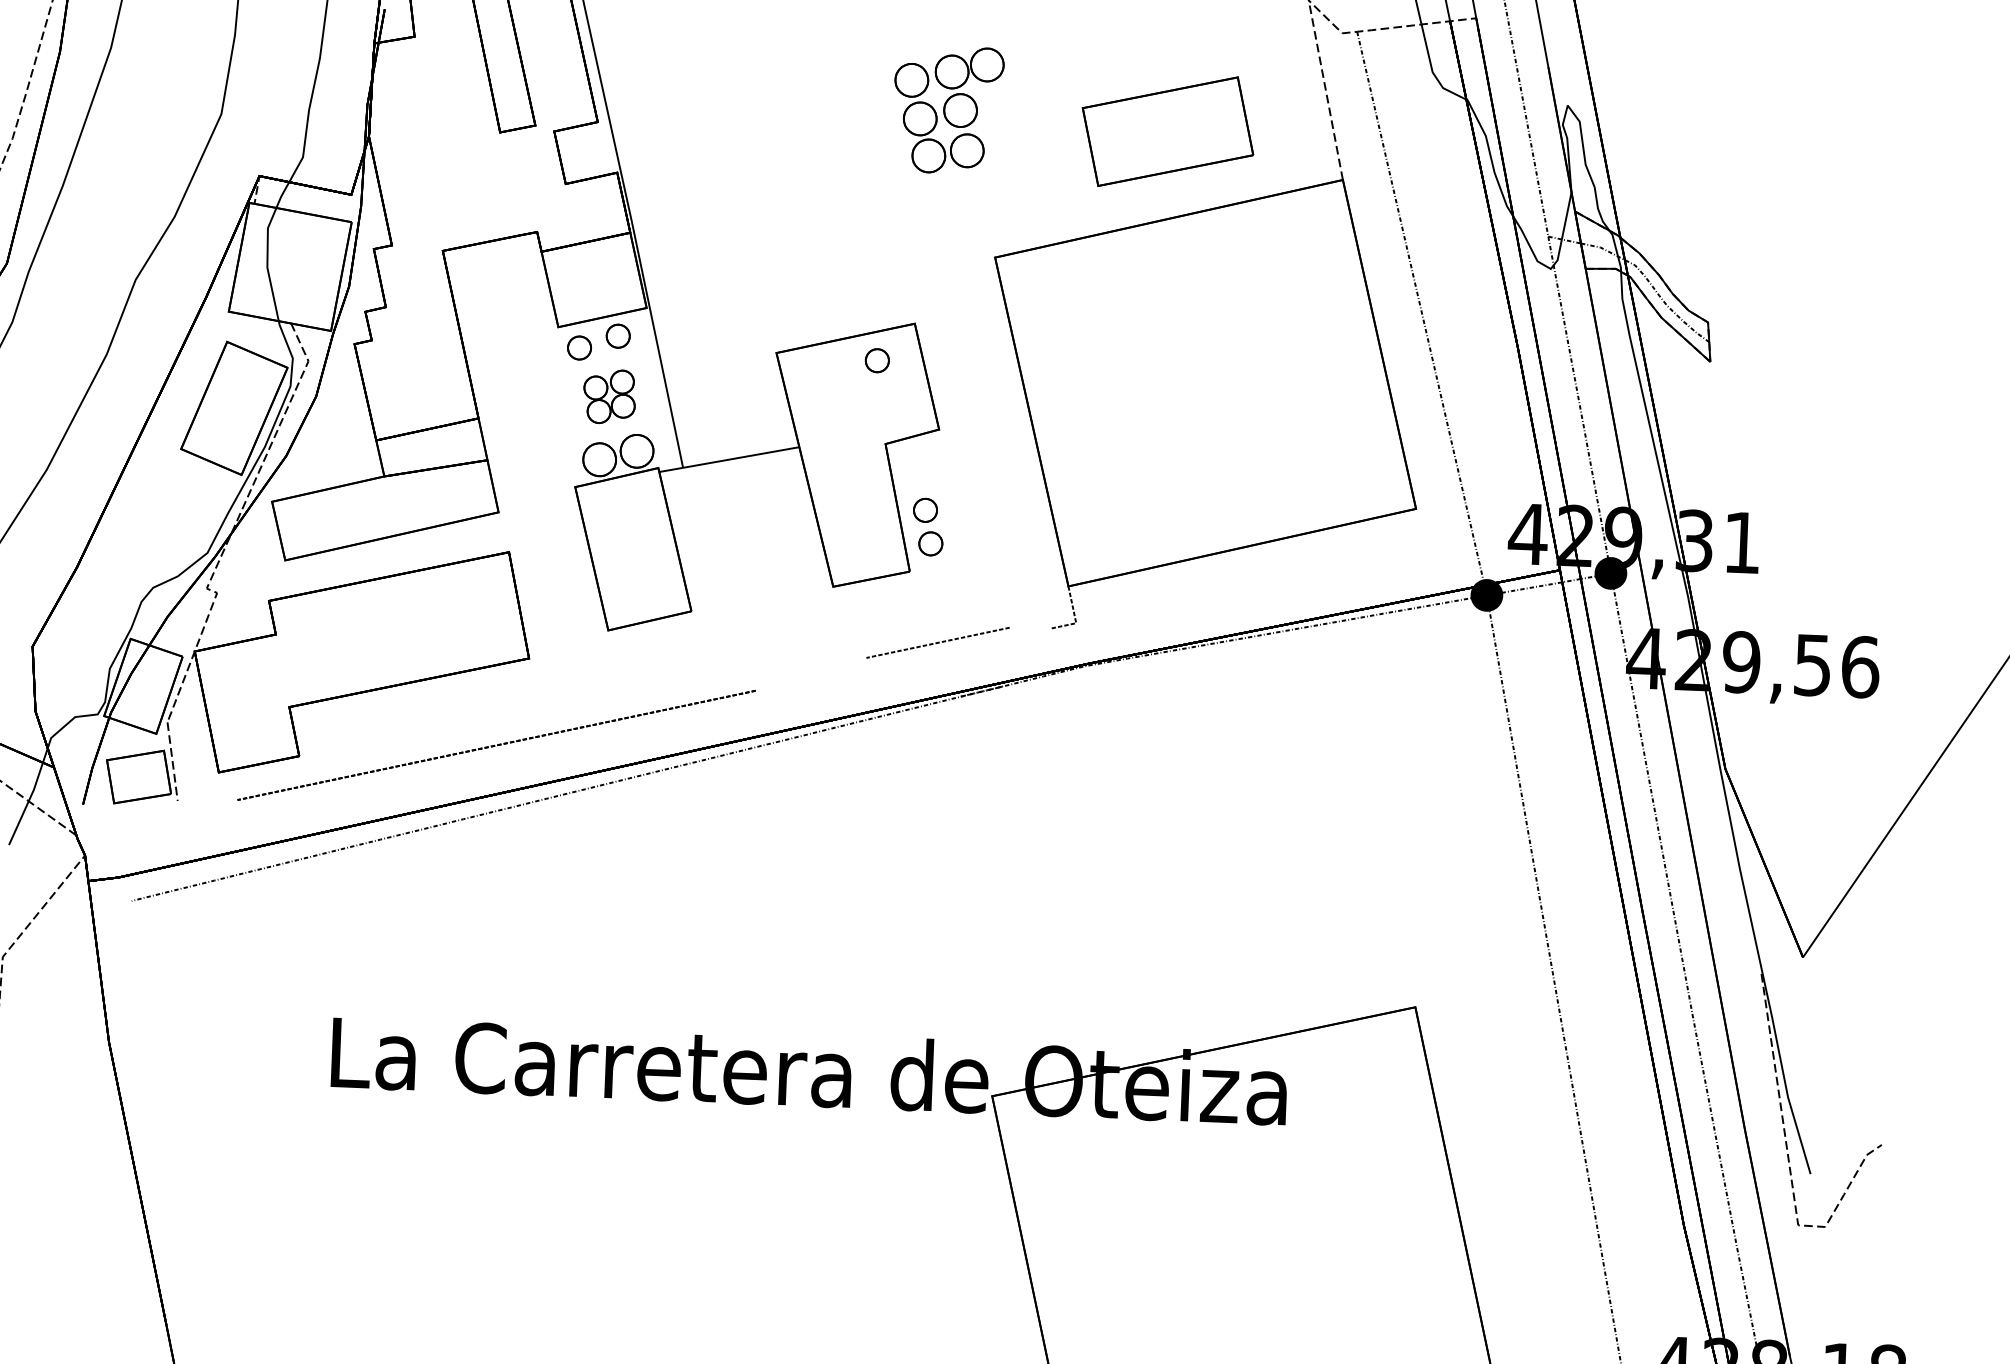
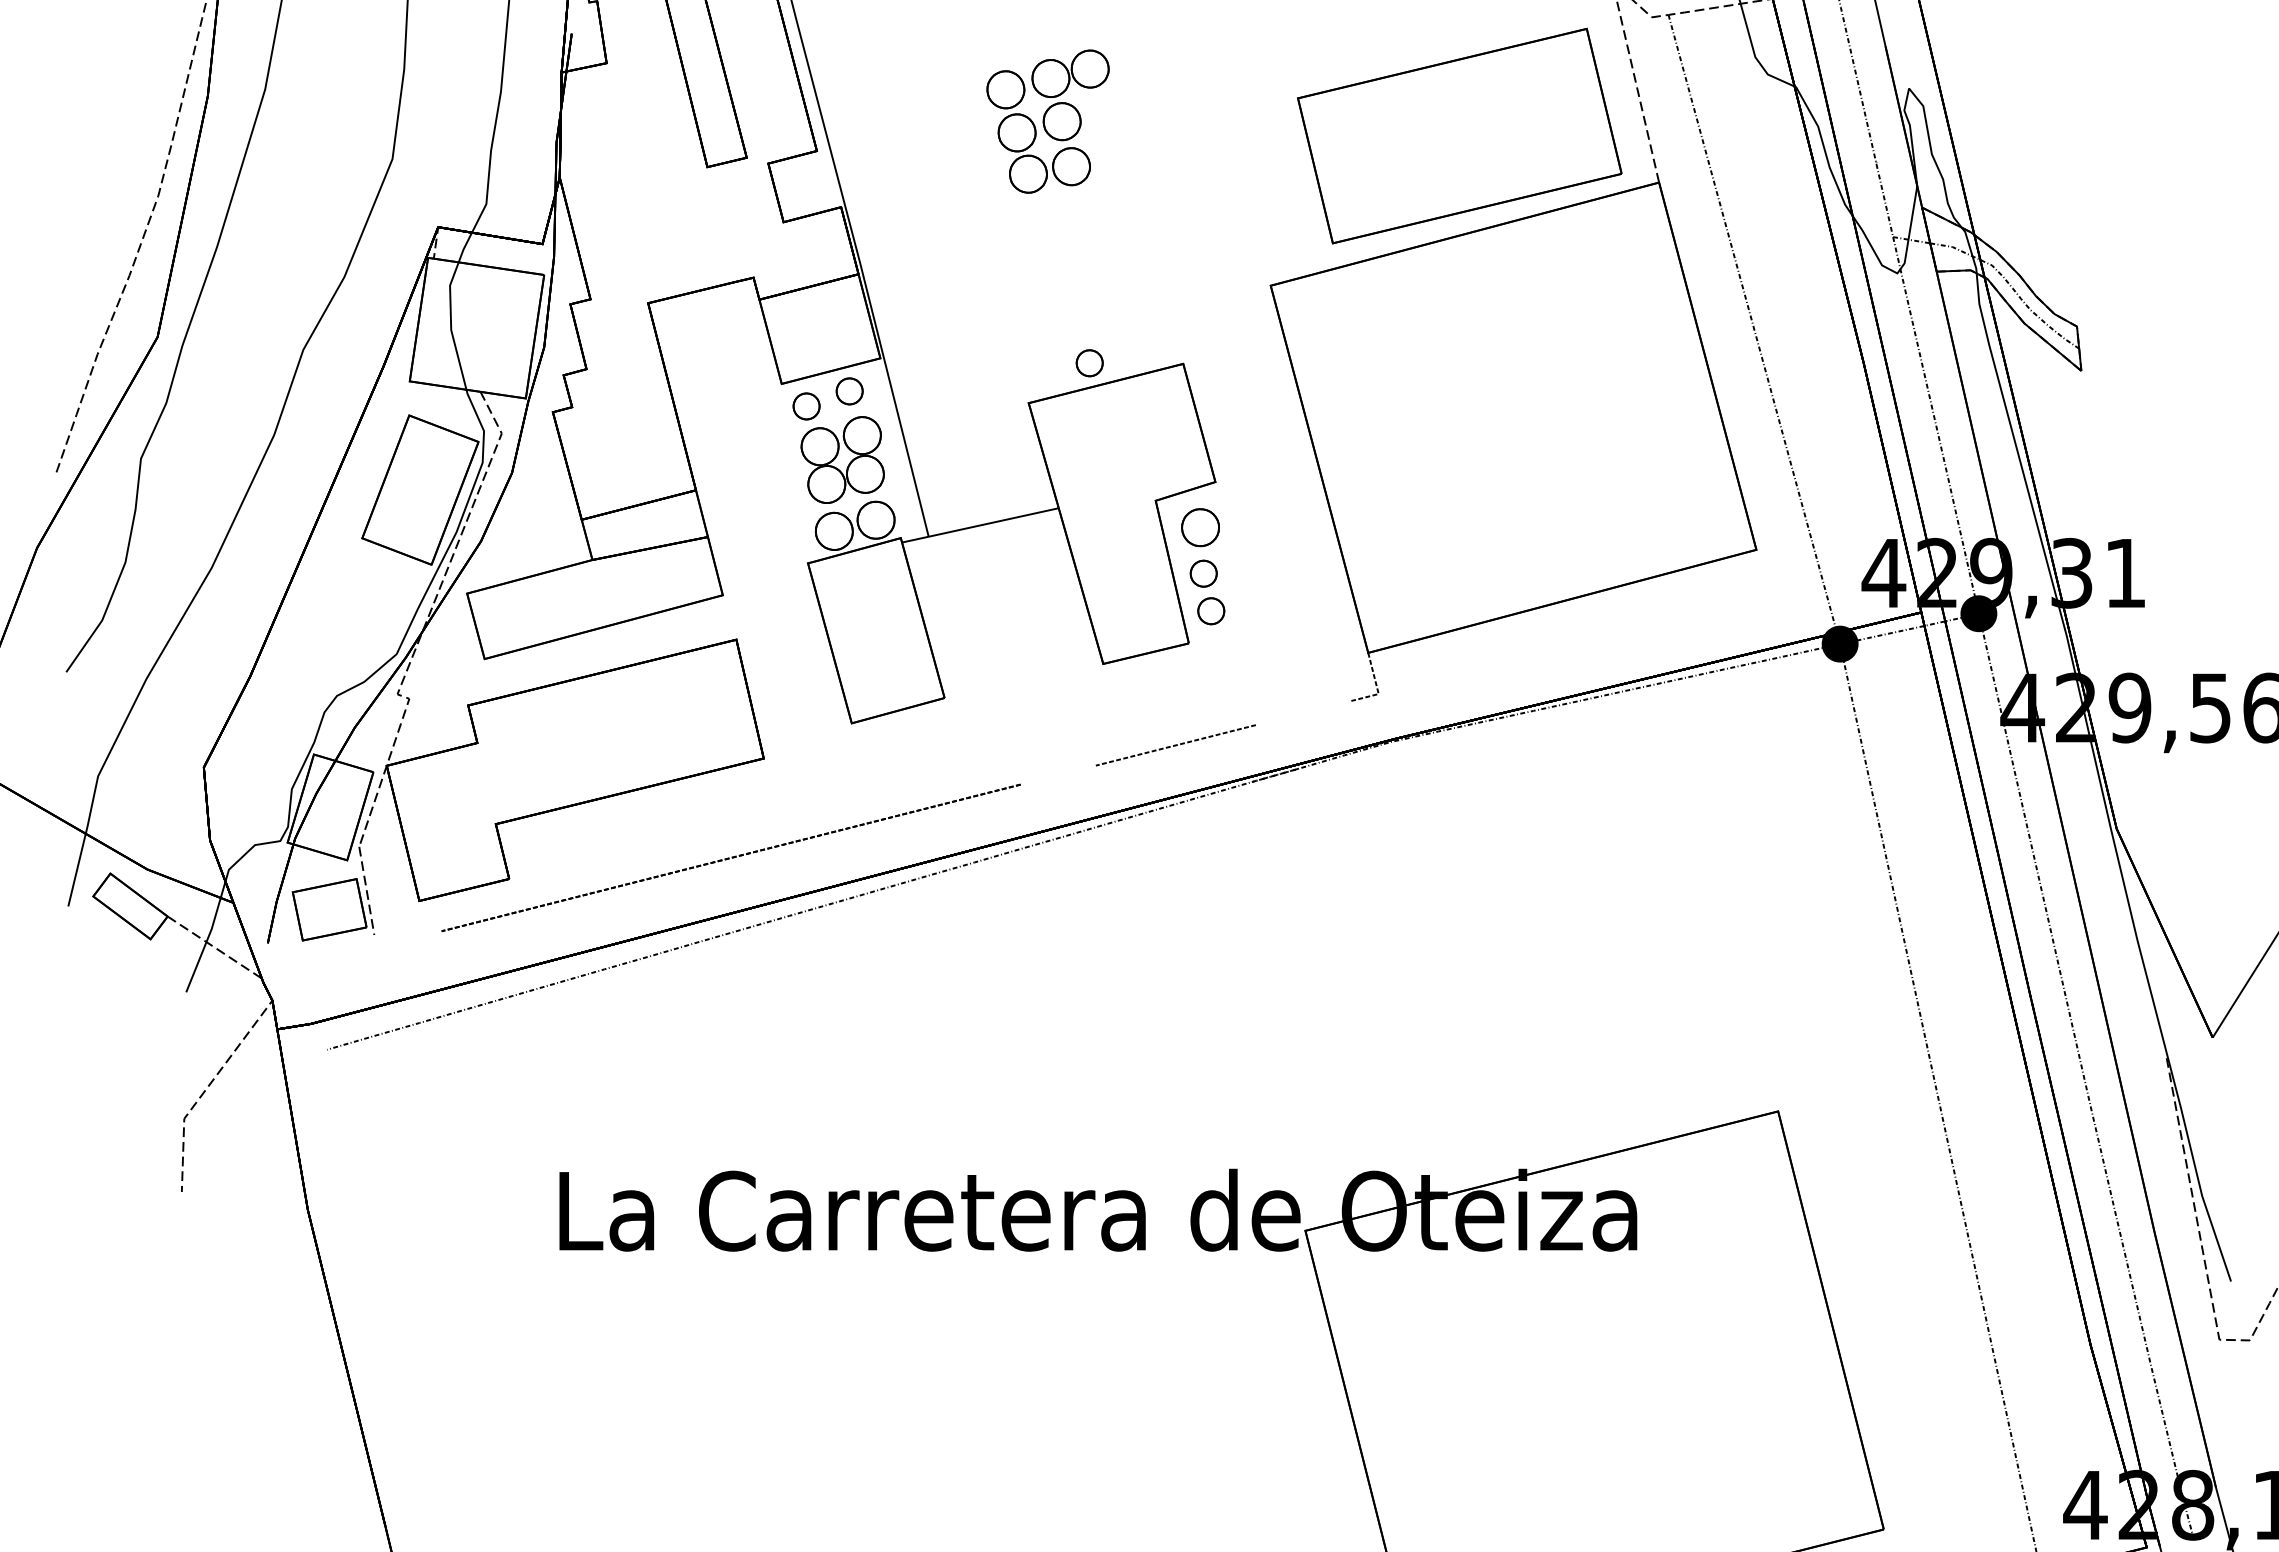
part: (947, 109) -> (1047, 121), moved
part: (1167, 131) -> (1459, 135), size x1.67
part: (877, 360) -> (1089, 363), moved
part: (609, 396) -> (842, 459), size x1.43
part: (924, 469) -> (1200, 527), added
line: (937, 642) -> (1175, 745), moved

